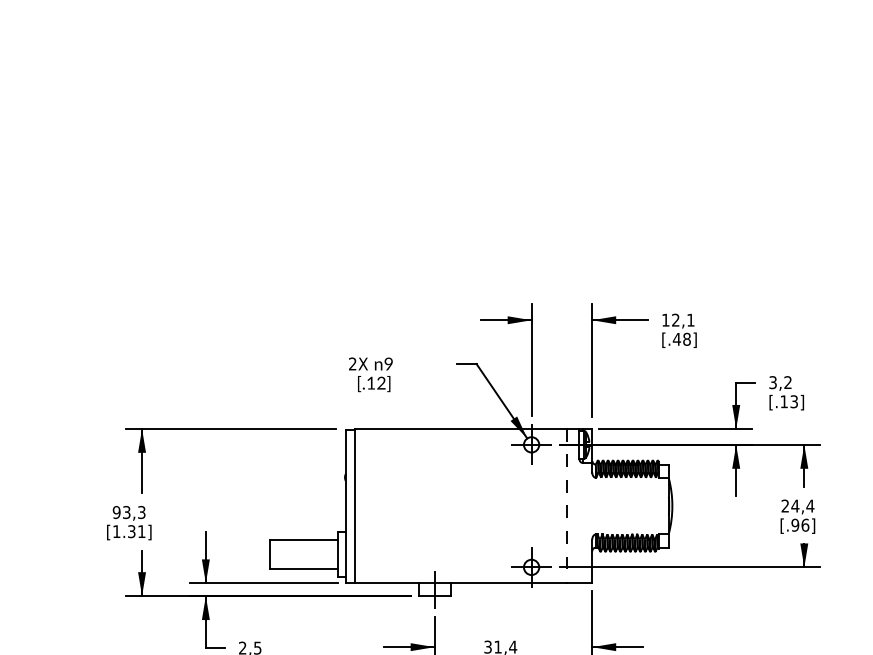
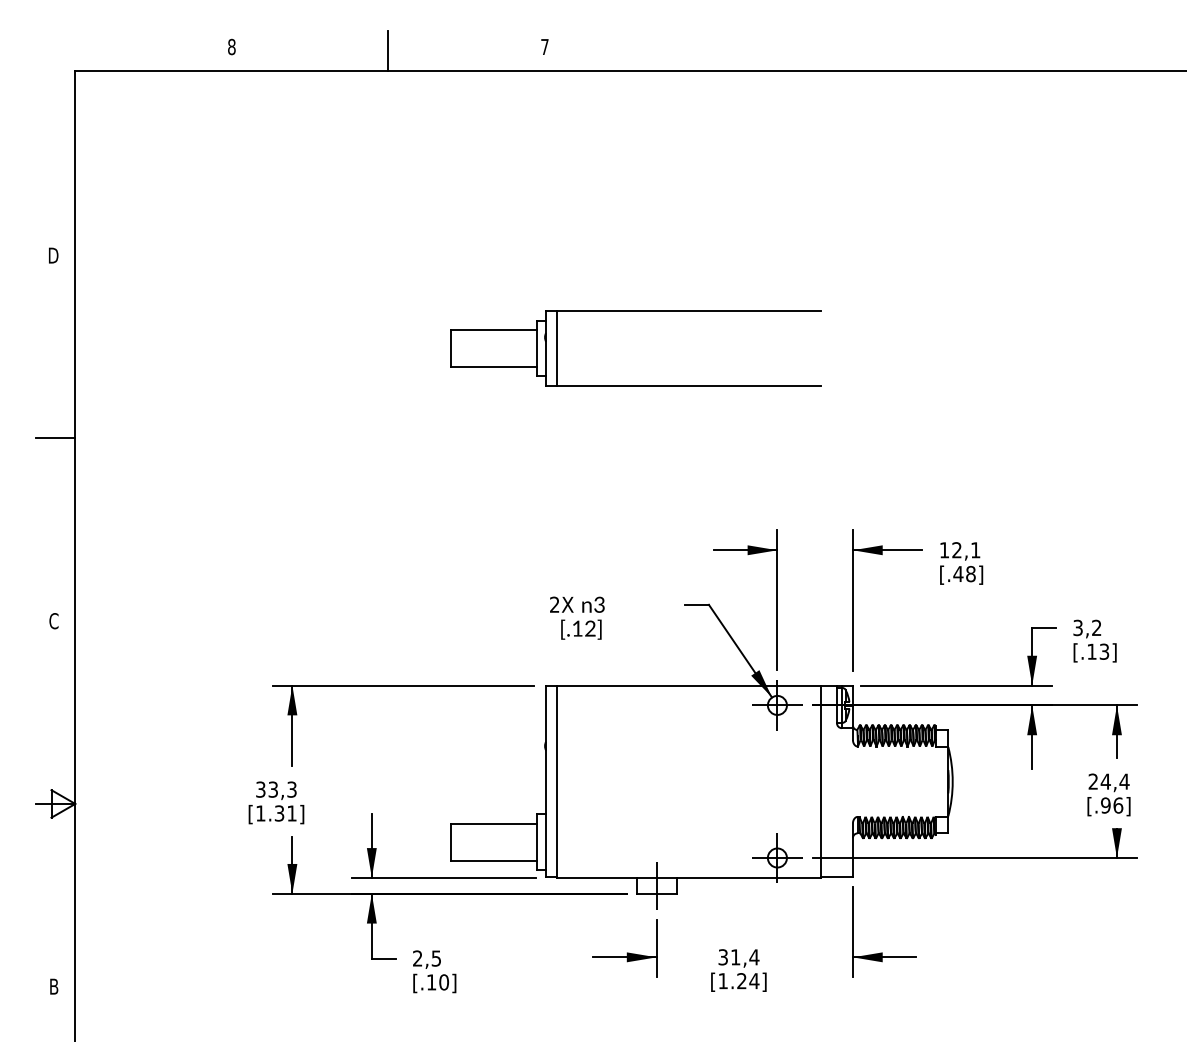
part: (417, 128) -> (635, 311), added
text: (388, 363) -> (599, 604), 9 -> 3
line: (567, 506) -> (821, 782), dashed -> solid
text: (116, 512) -> (260, 789), 93,3 -> 33,3

